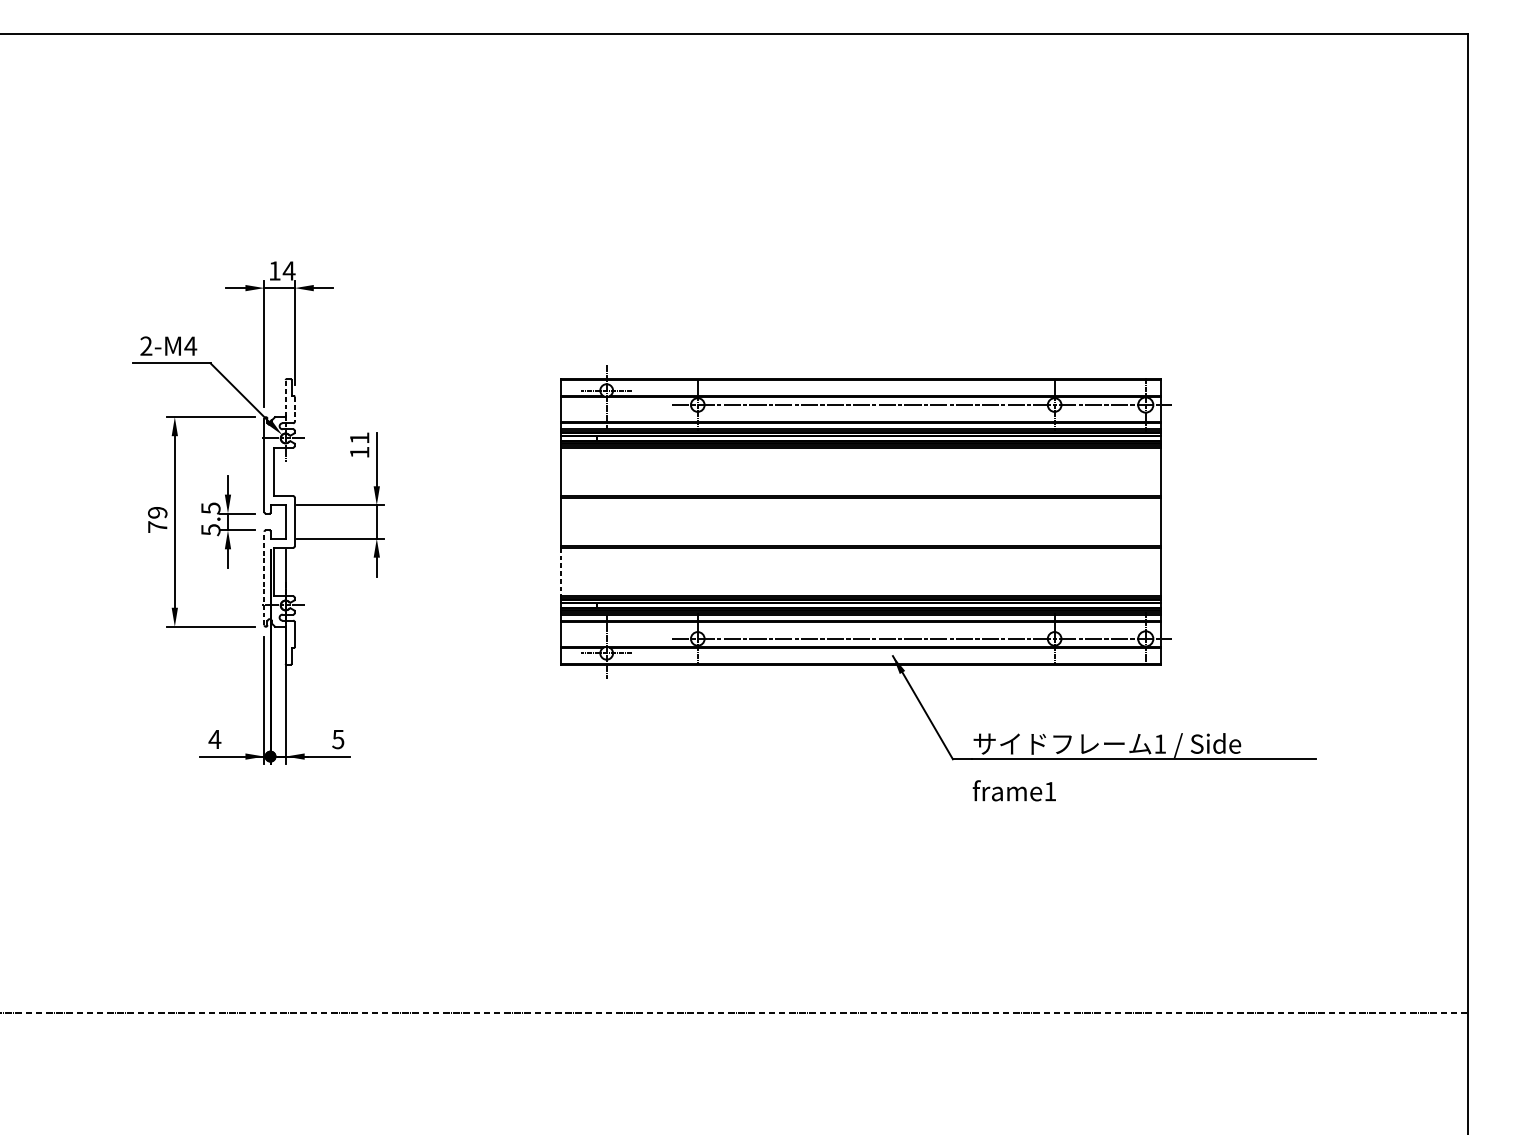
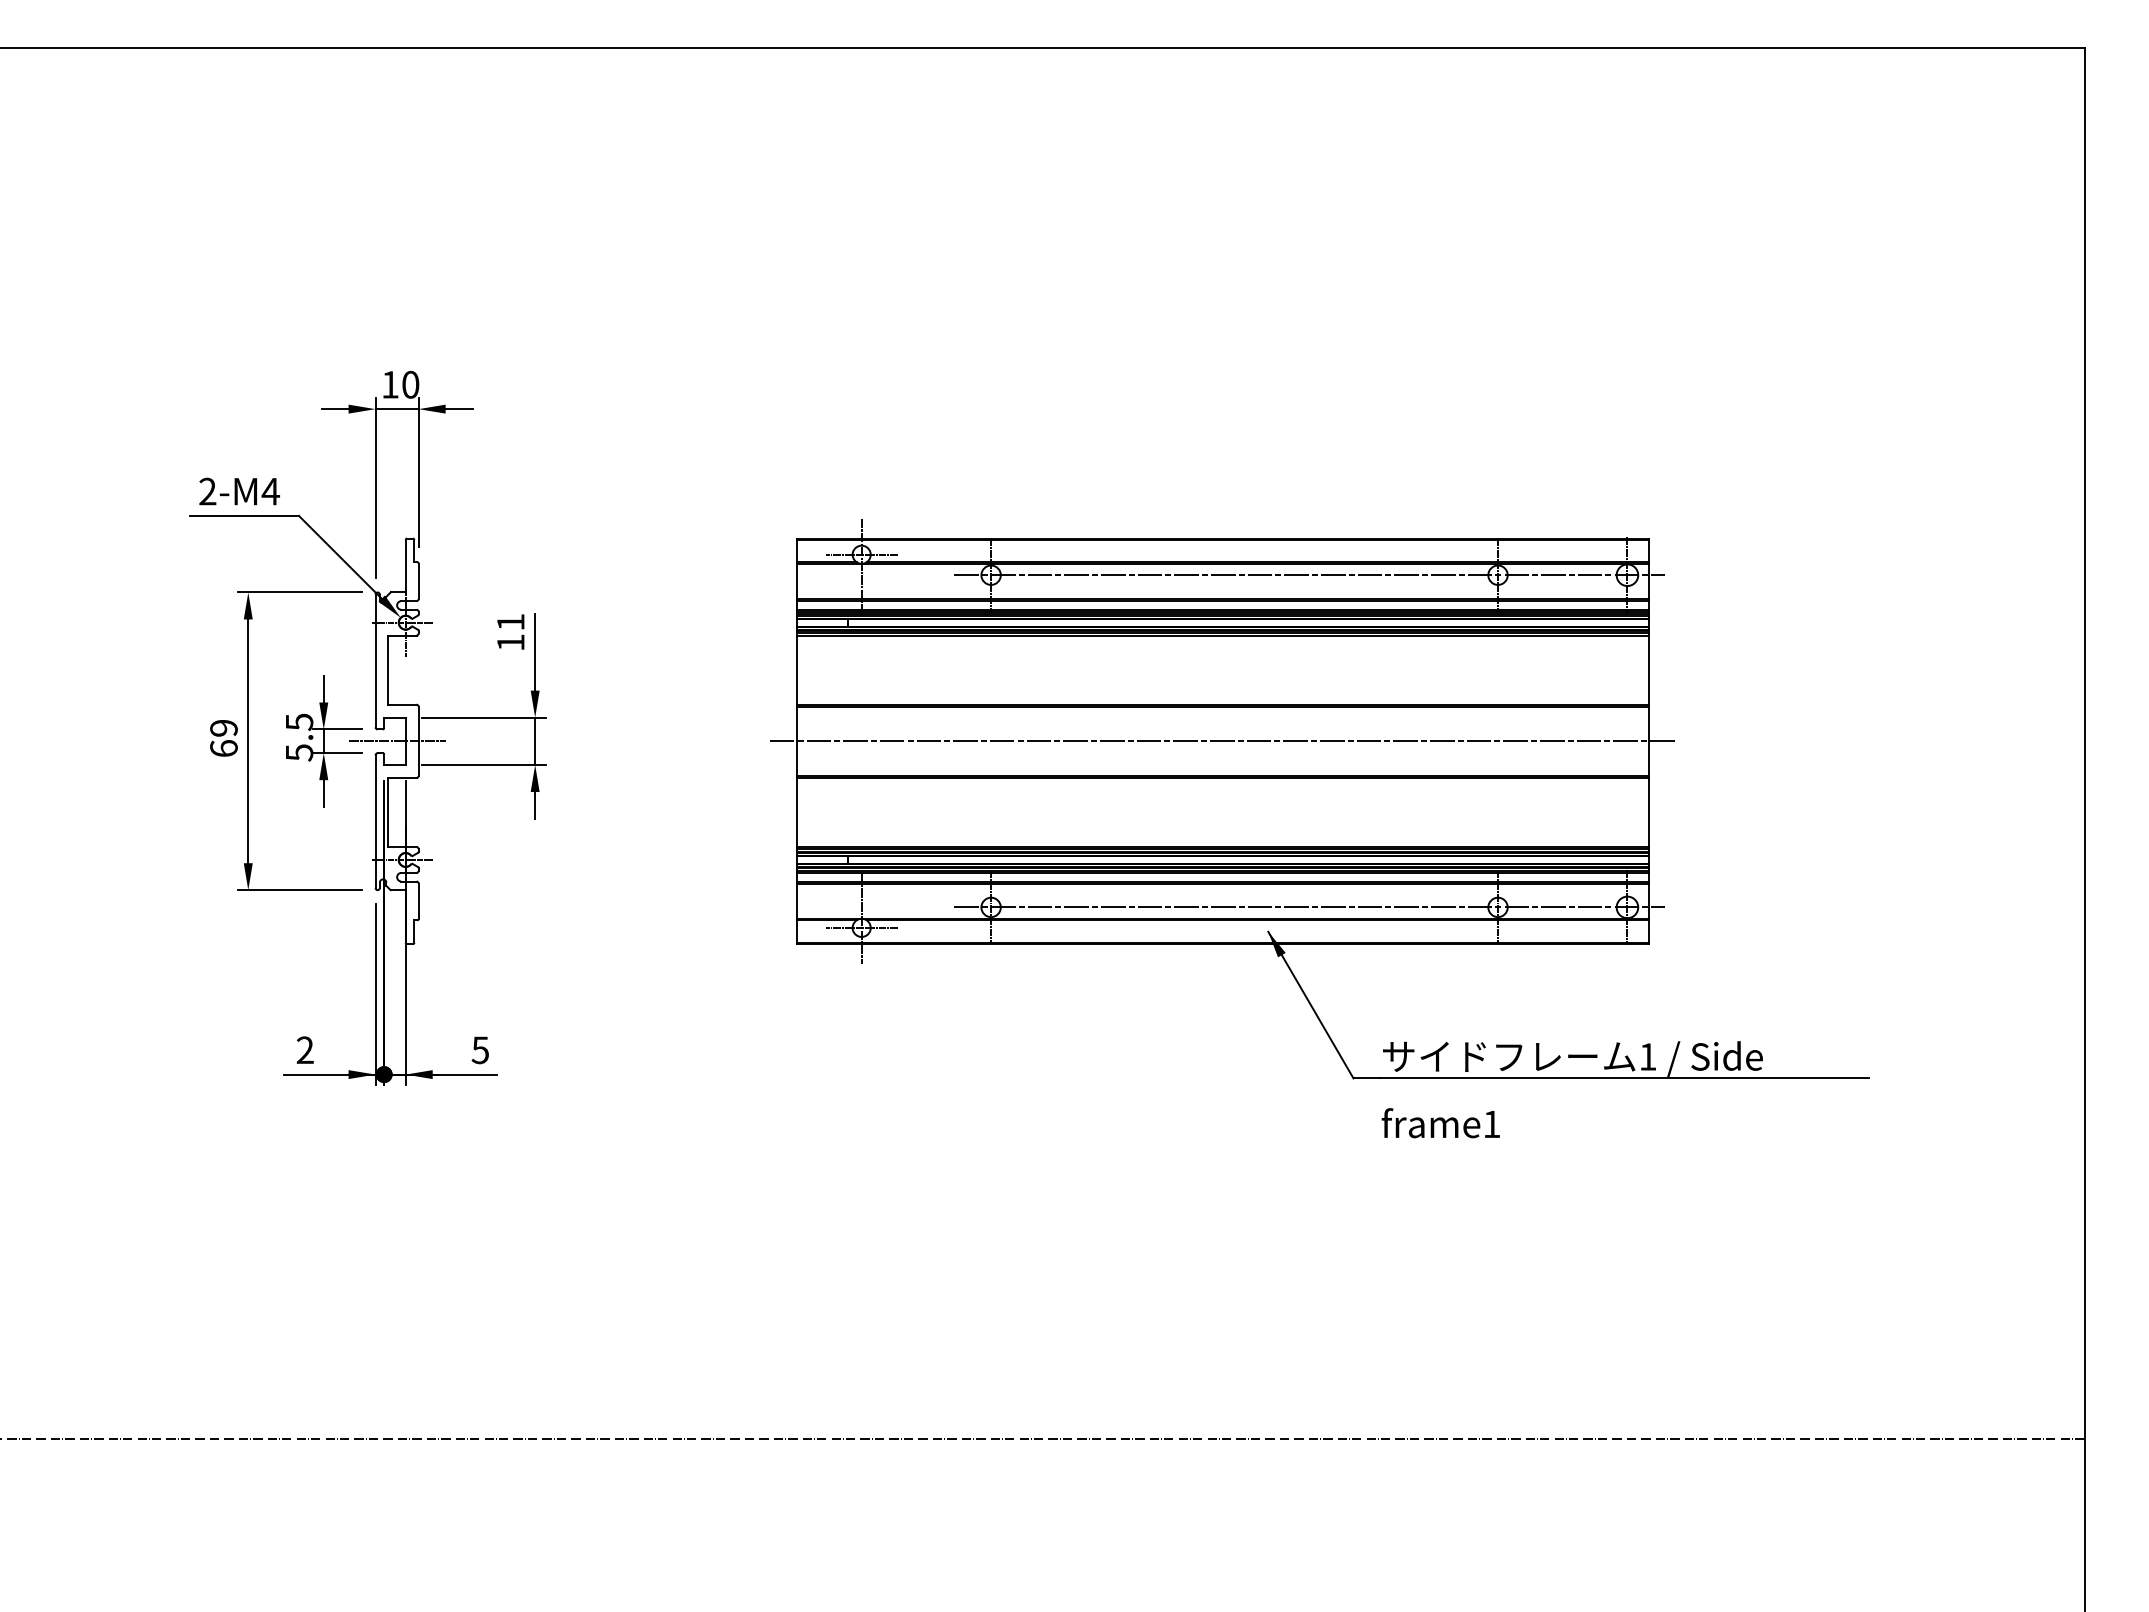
text: (289, 270) -> (410, 384), 14 -> 10
line: (285, 398) -> (405, 565), dashed -> solid
line: (294, 409) -> (418, 581), dashed -> solid
line: (279, 522) -> (396, 741), added
line: (860, 522) -> (1222, 741), added
text: (157, 527) -> (223, 748), 79 -> 69
line: (560, 572) -> (796, 812), dashed -> solid
line: (264, 578) -> (375, 821), dashed -> solid
text: (215, 738) -> (305, 1049), 4 -> 2

